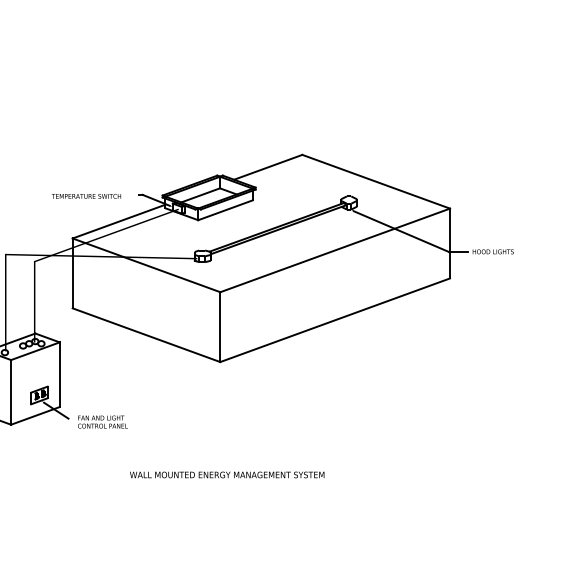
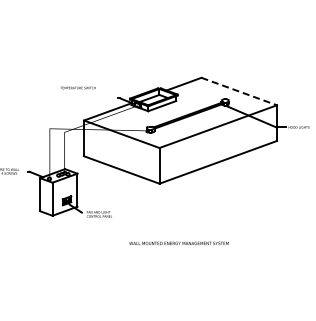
line: (376, 181) -> (239, 91), solid -> dashed
text: (85, 195) -> (77, 87), moved
text: (226, 473) -> (178, 242), moved

